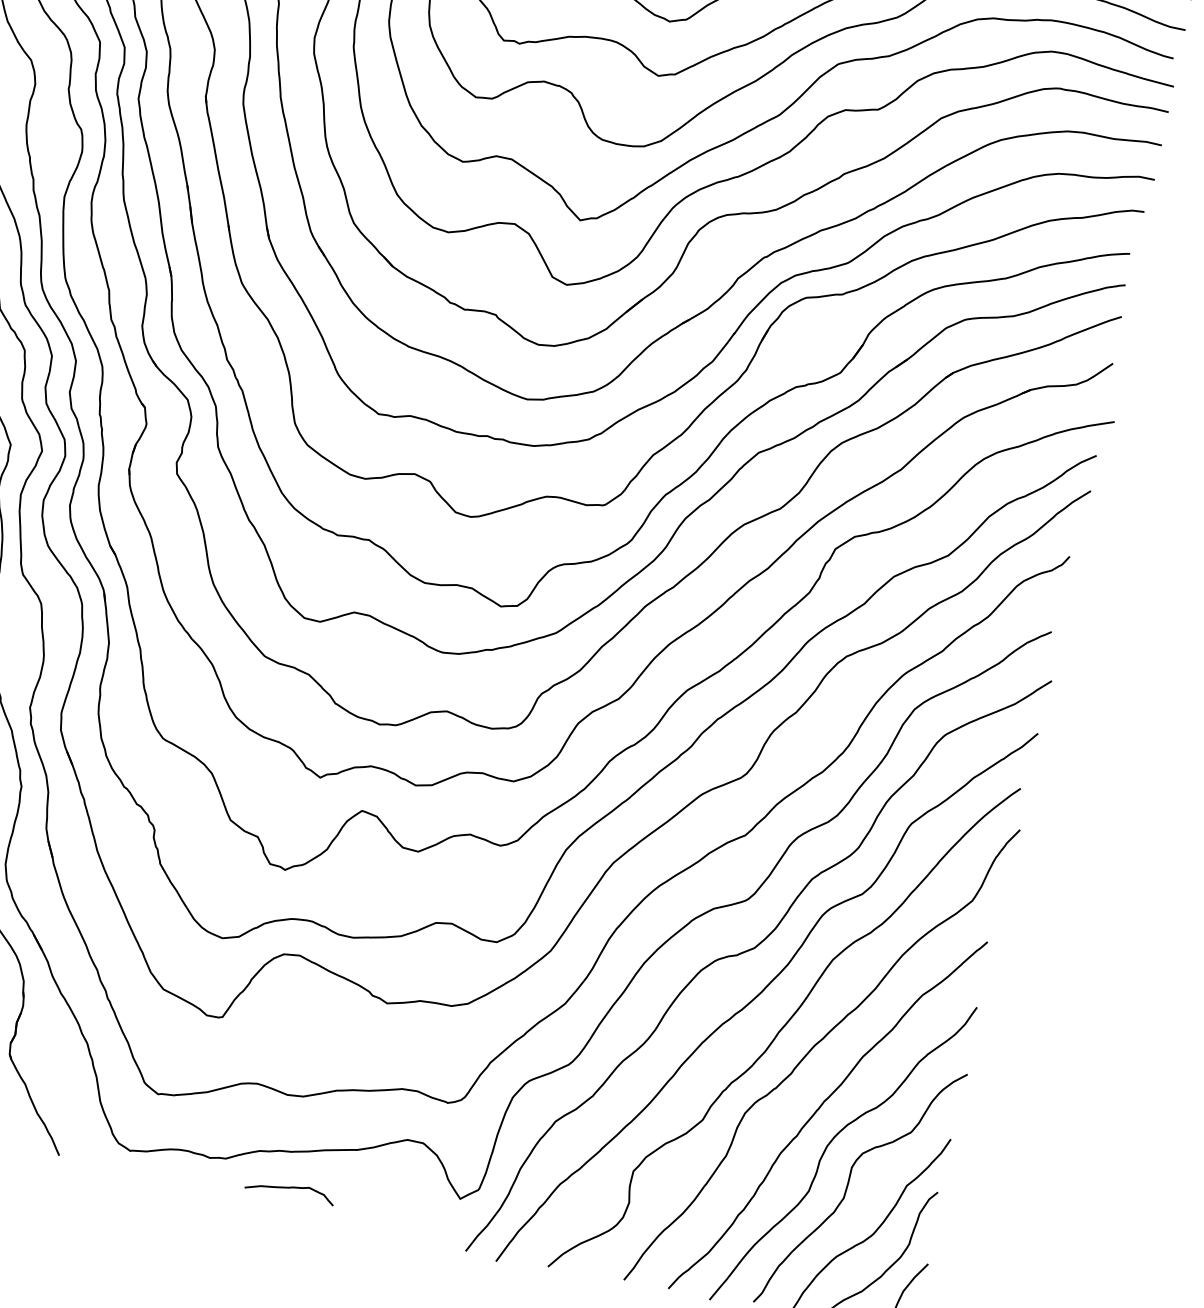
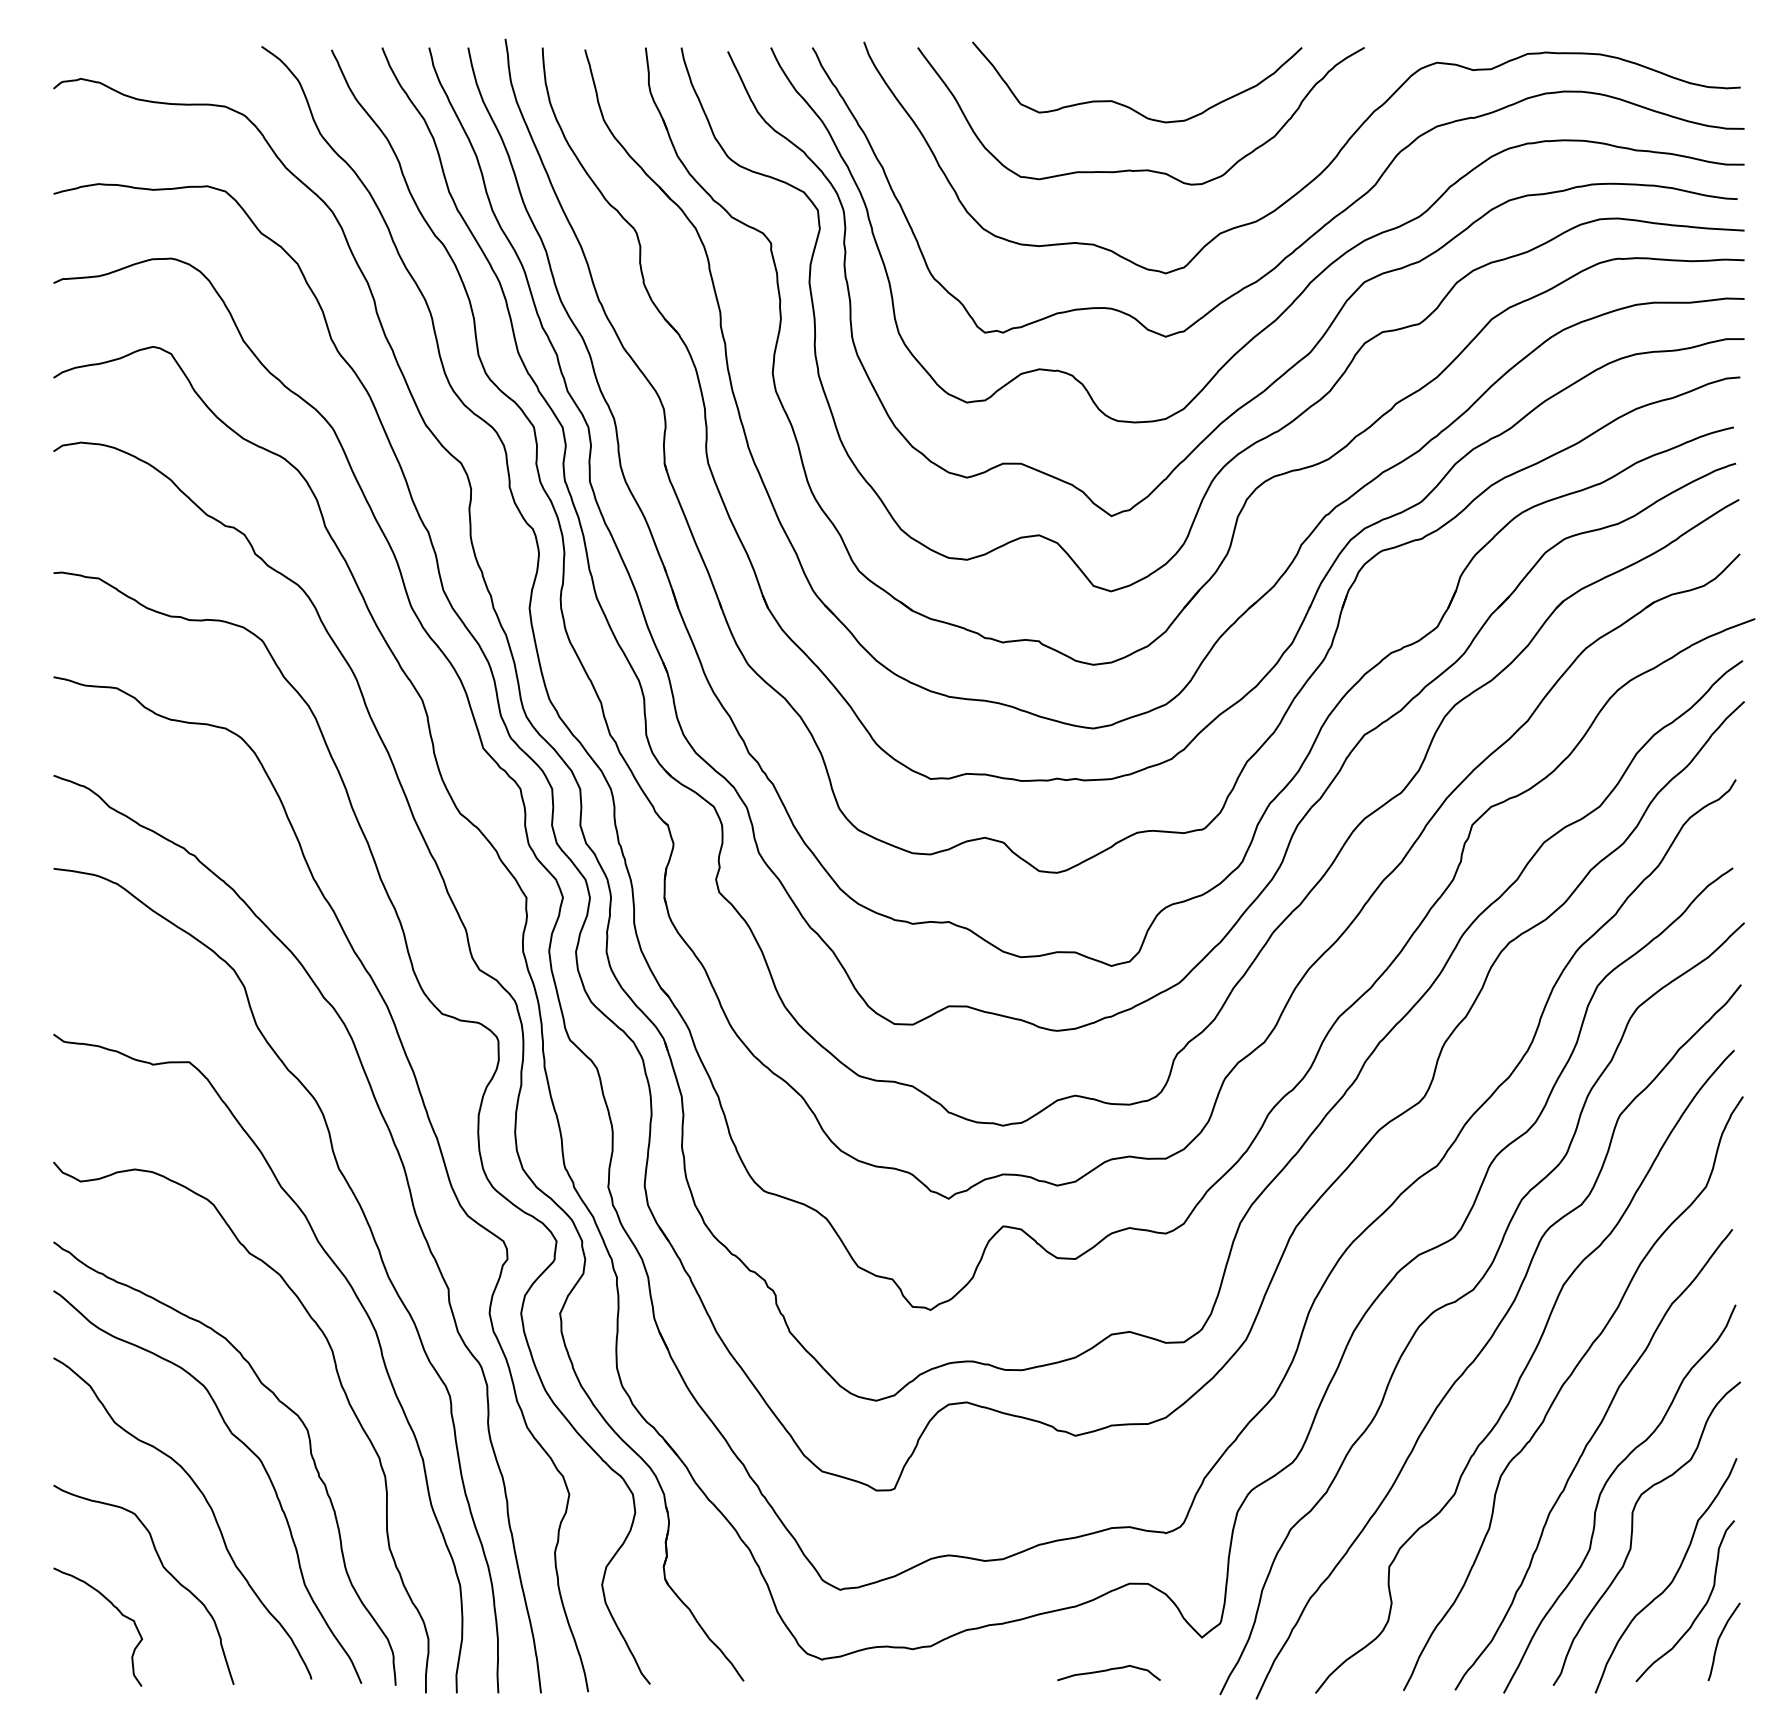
curve: (289, 1188) -> (1107, 1671), moved

